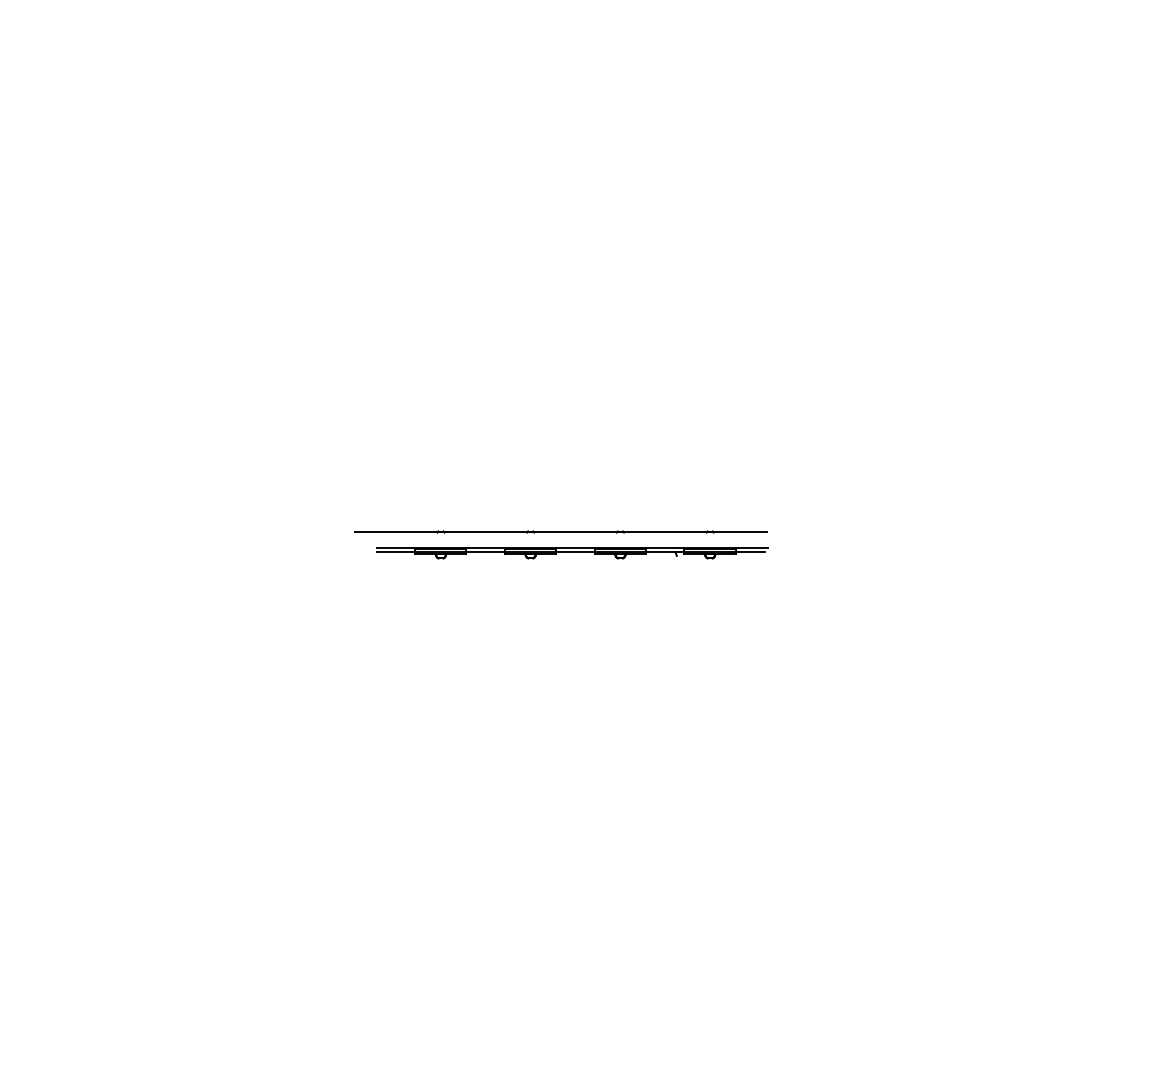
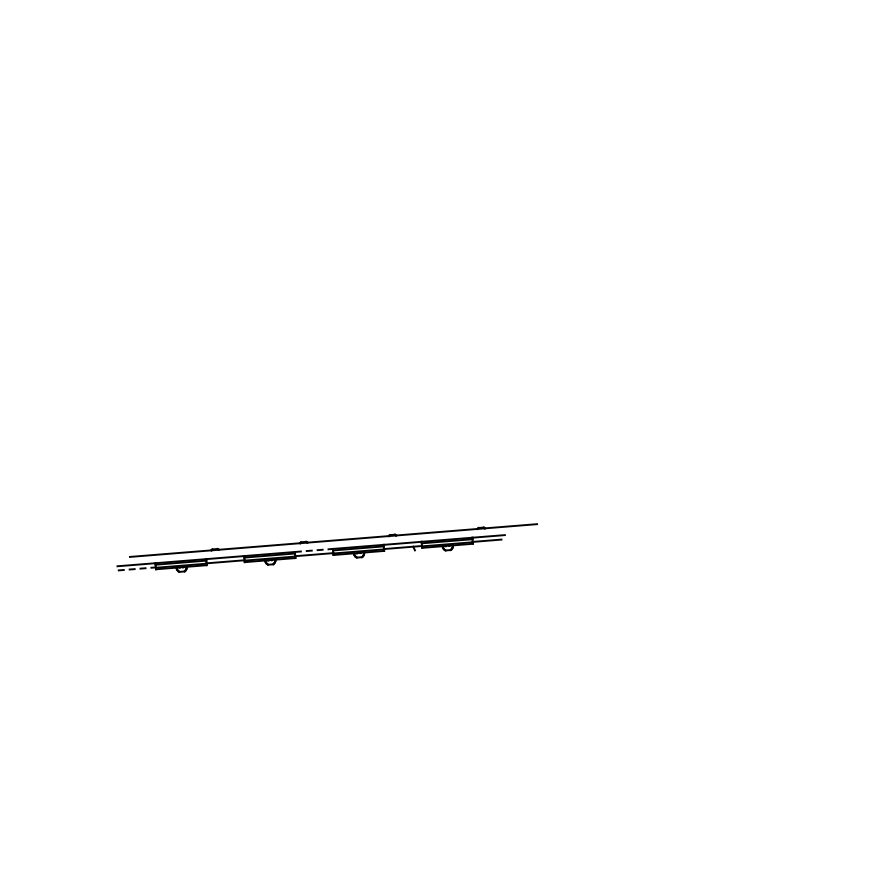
part: (560, 531) -> (333, 539), moved
line: (575, 547) -> (314, 550), solid -> dashed
line: (396, 552) -> (137, 569), solid -> dashed

